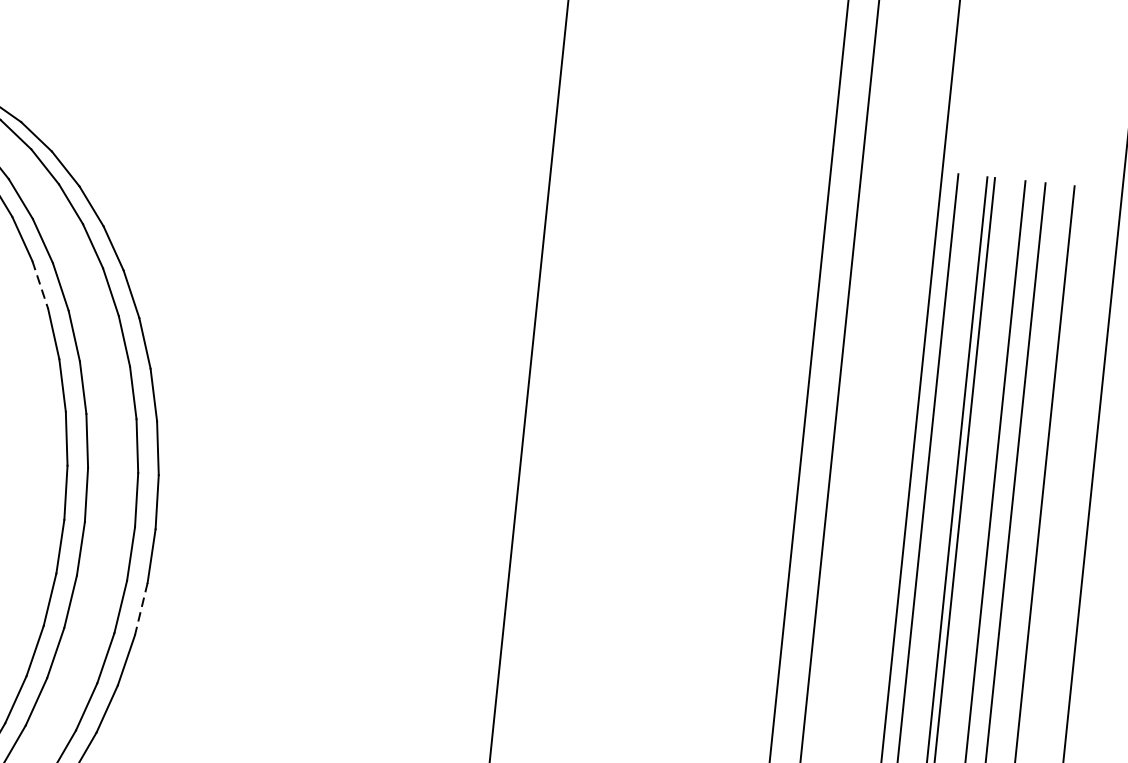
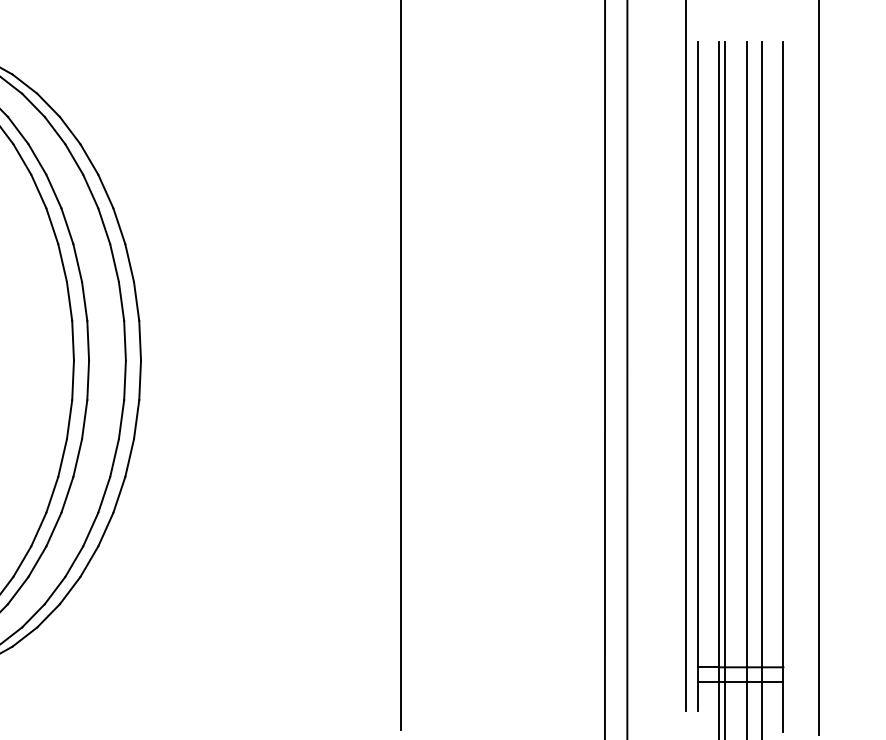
line: (41, 286) -> (39, 192), dashed -> solid
line: (141, 608) -> (136, 419), dashed -> solid

